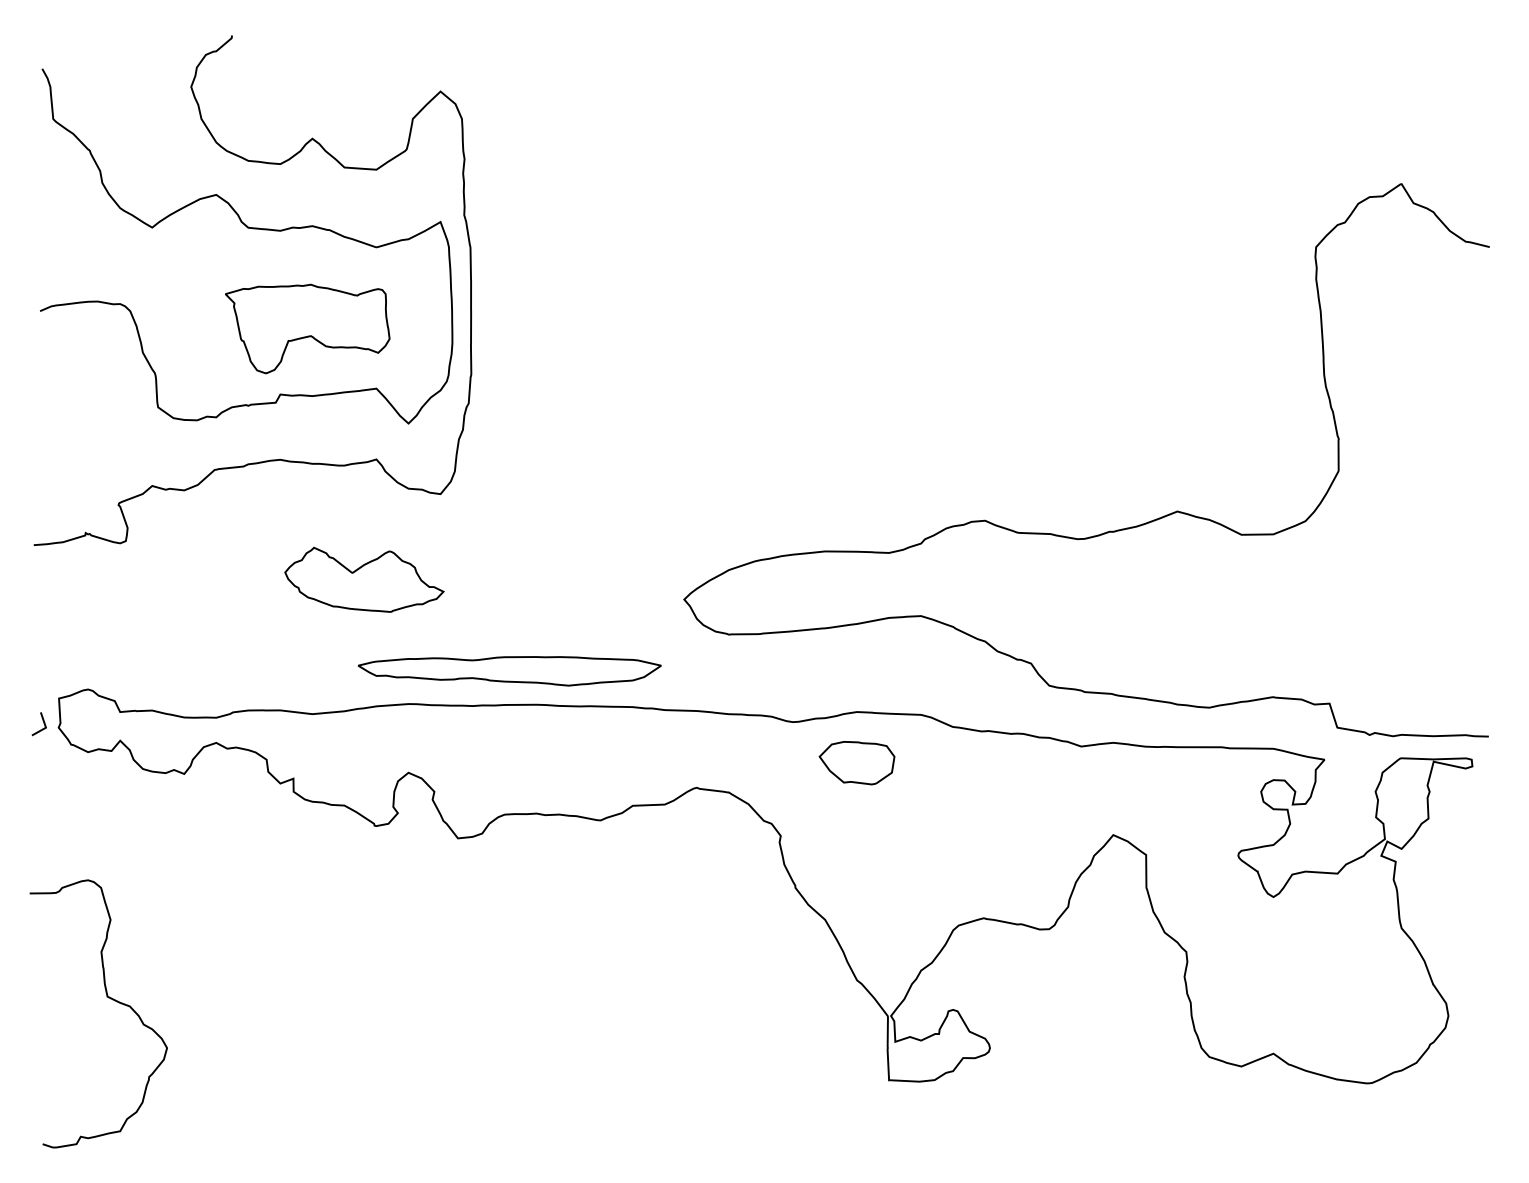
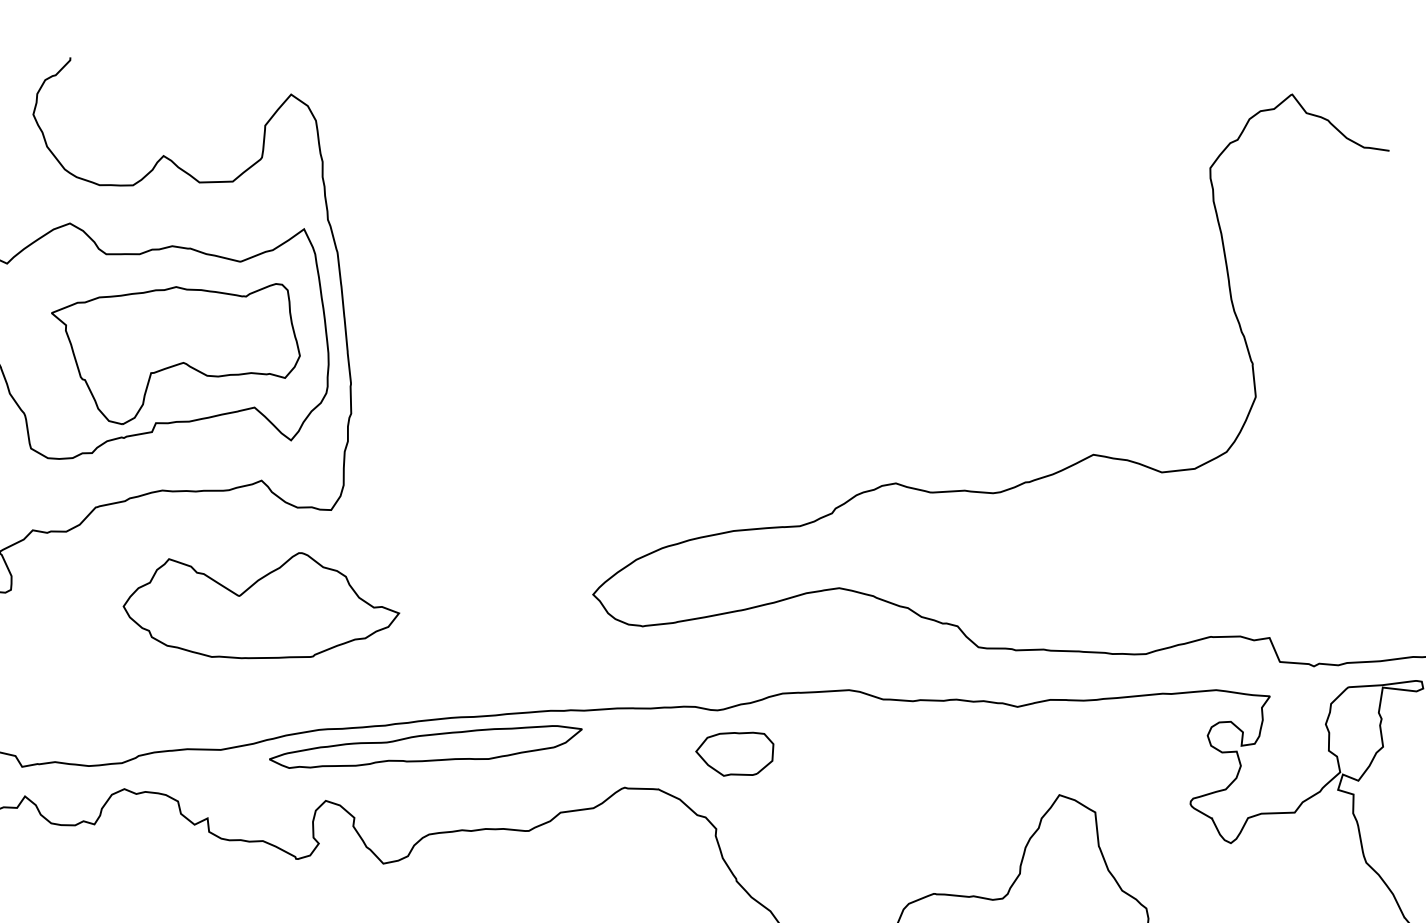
part: (307, 328) -> (177, 352), size x1.43
part: (364, 579) -> (261, 605), size x1.67
part: (509, 671) -> (426, 750), moved
part: (856, 763) -> (734, 754), moved

